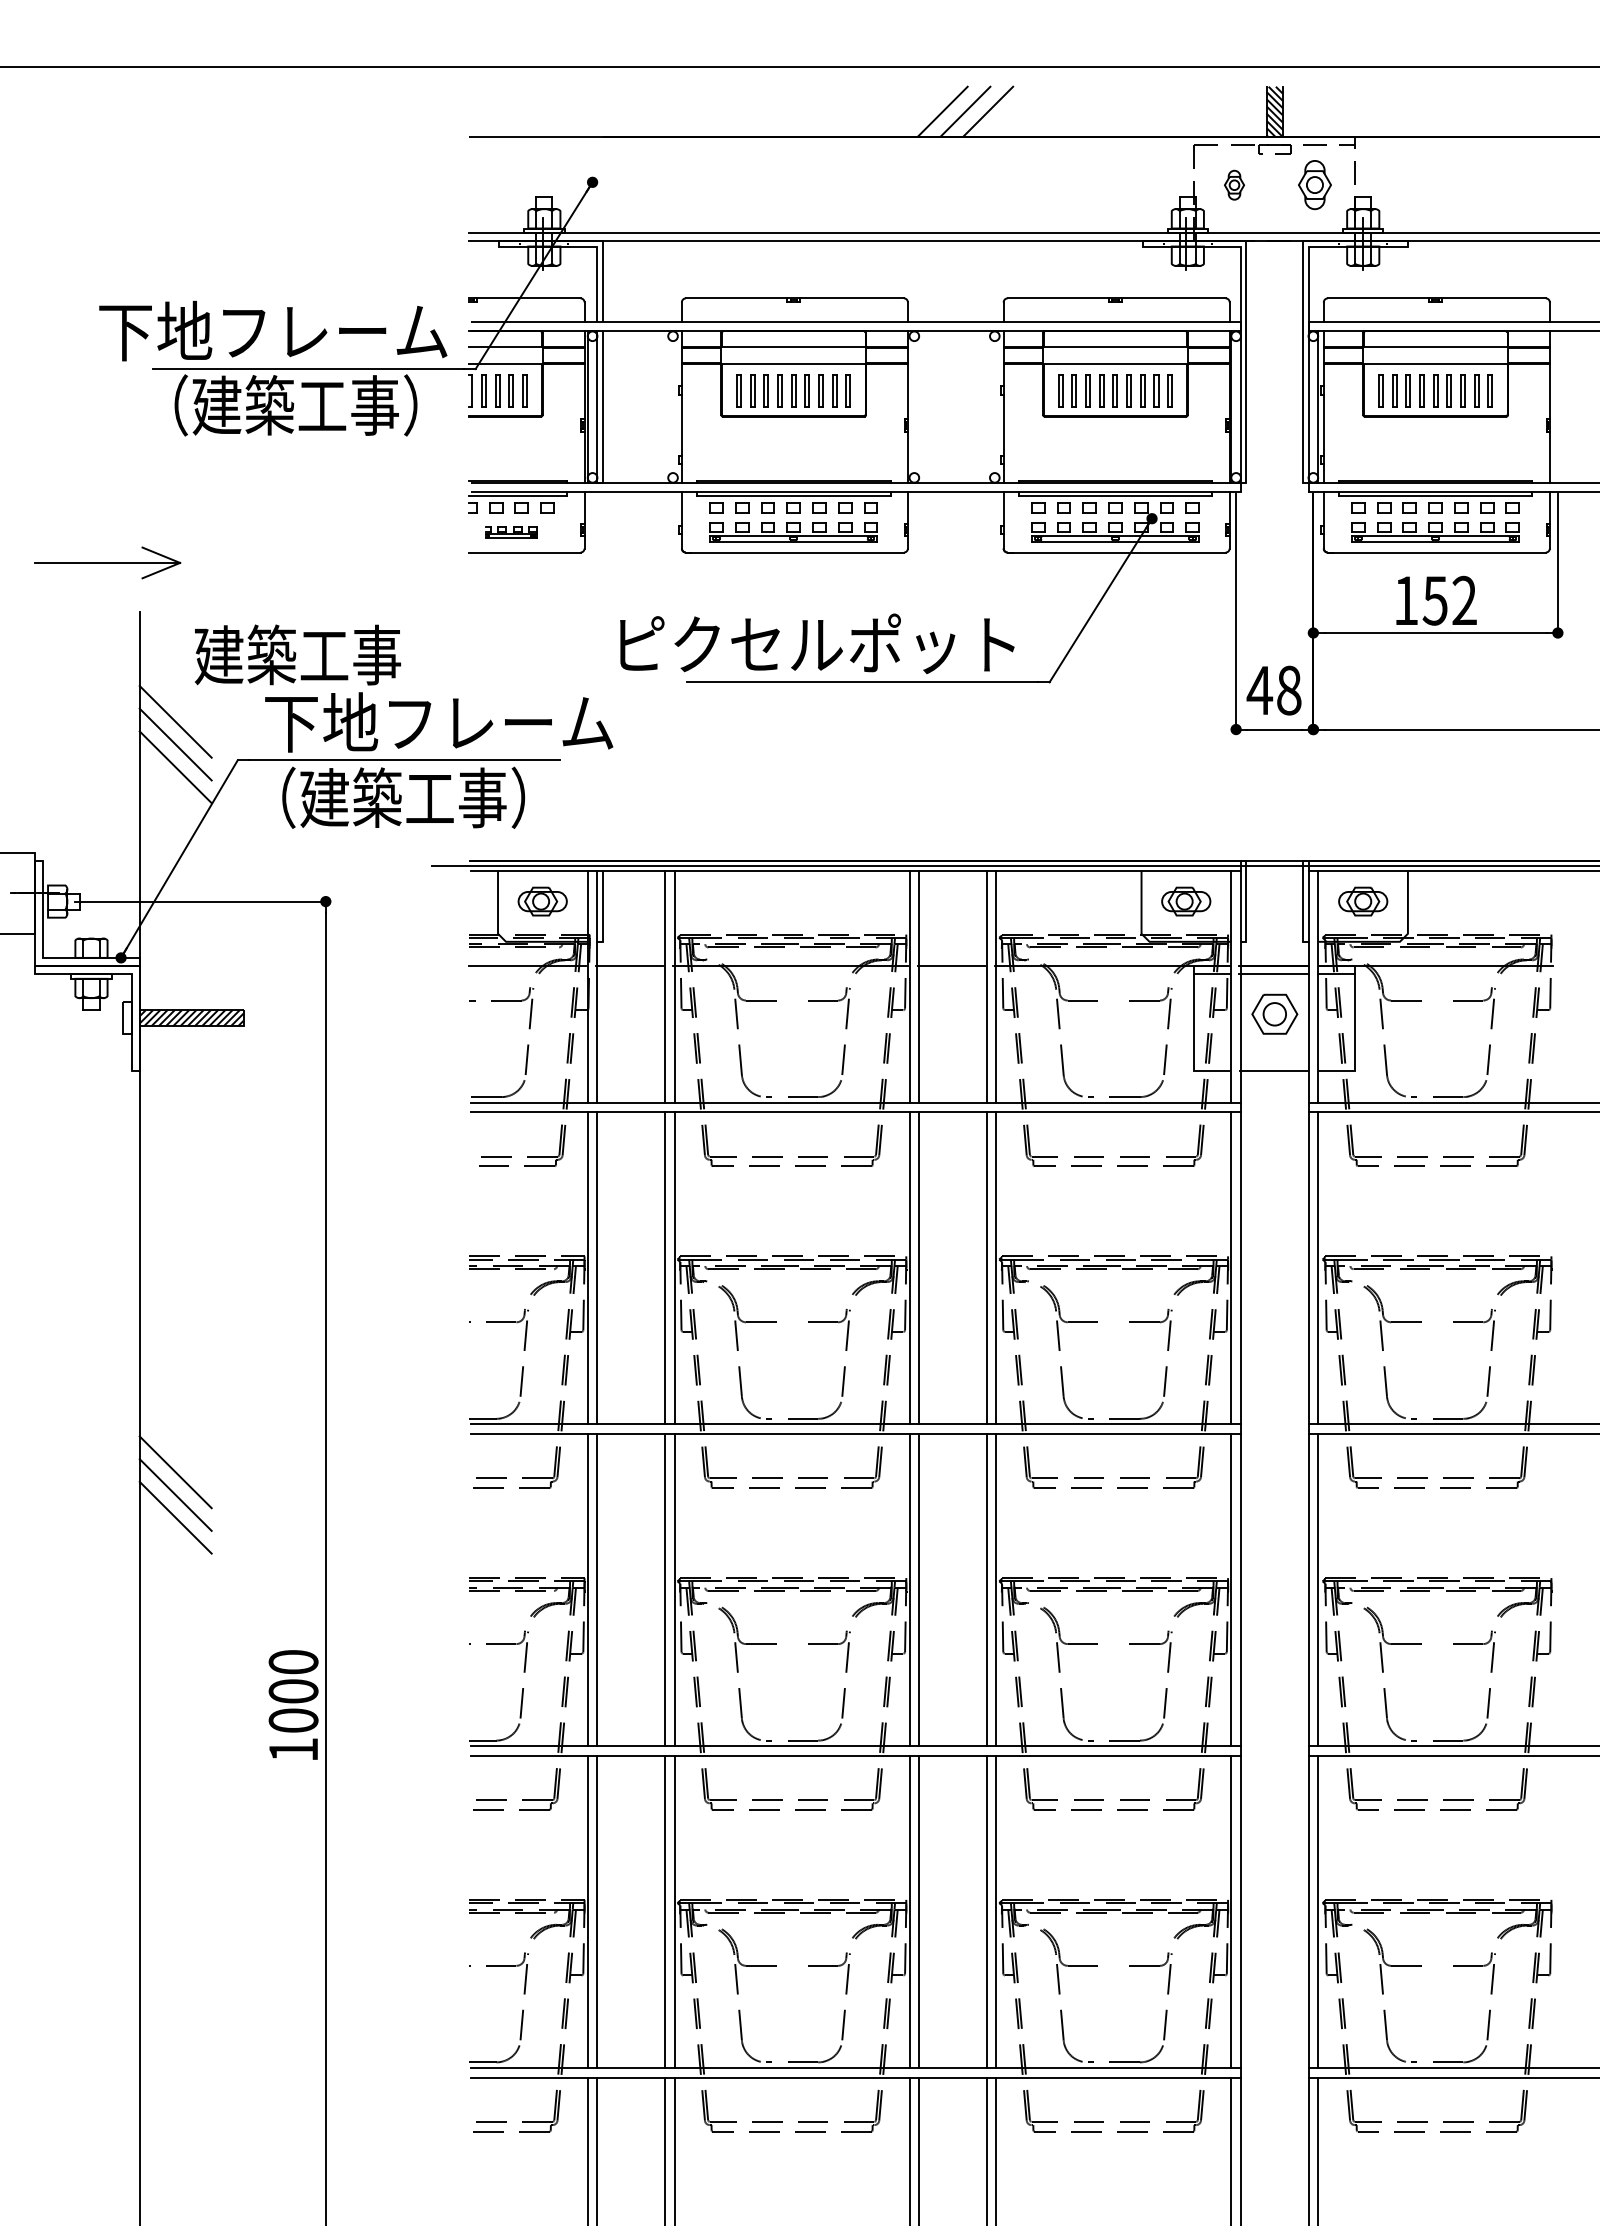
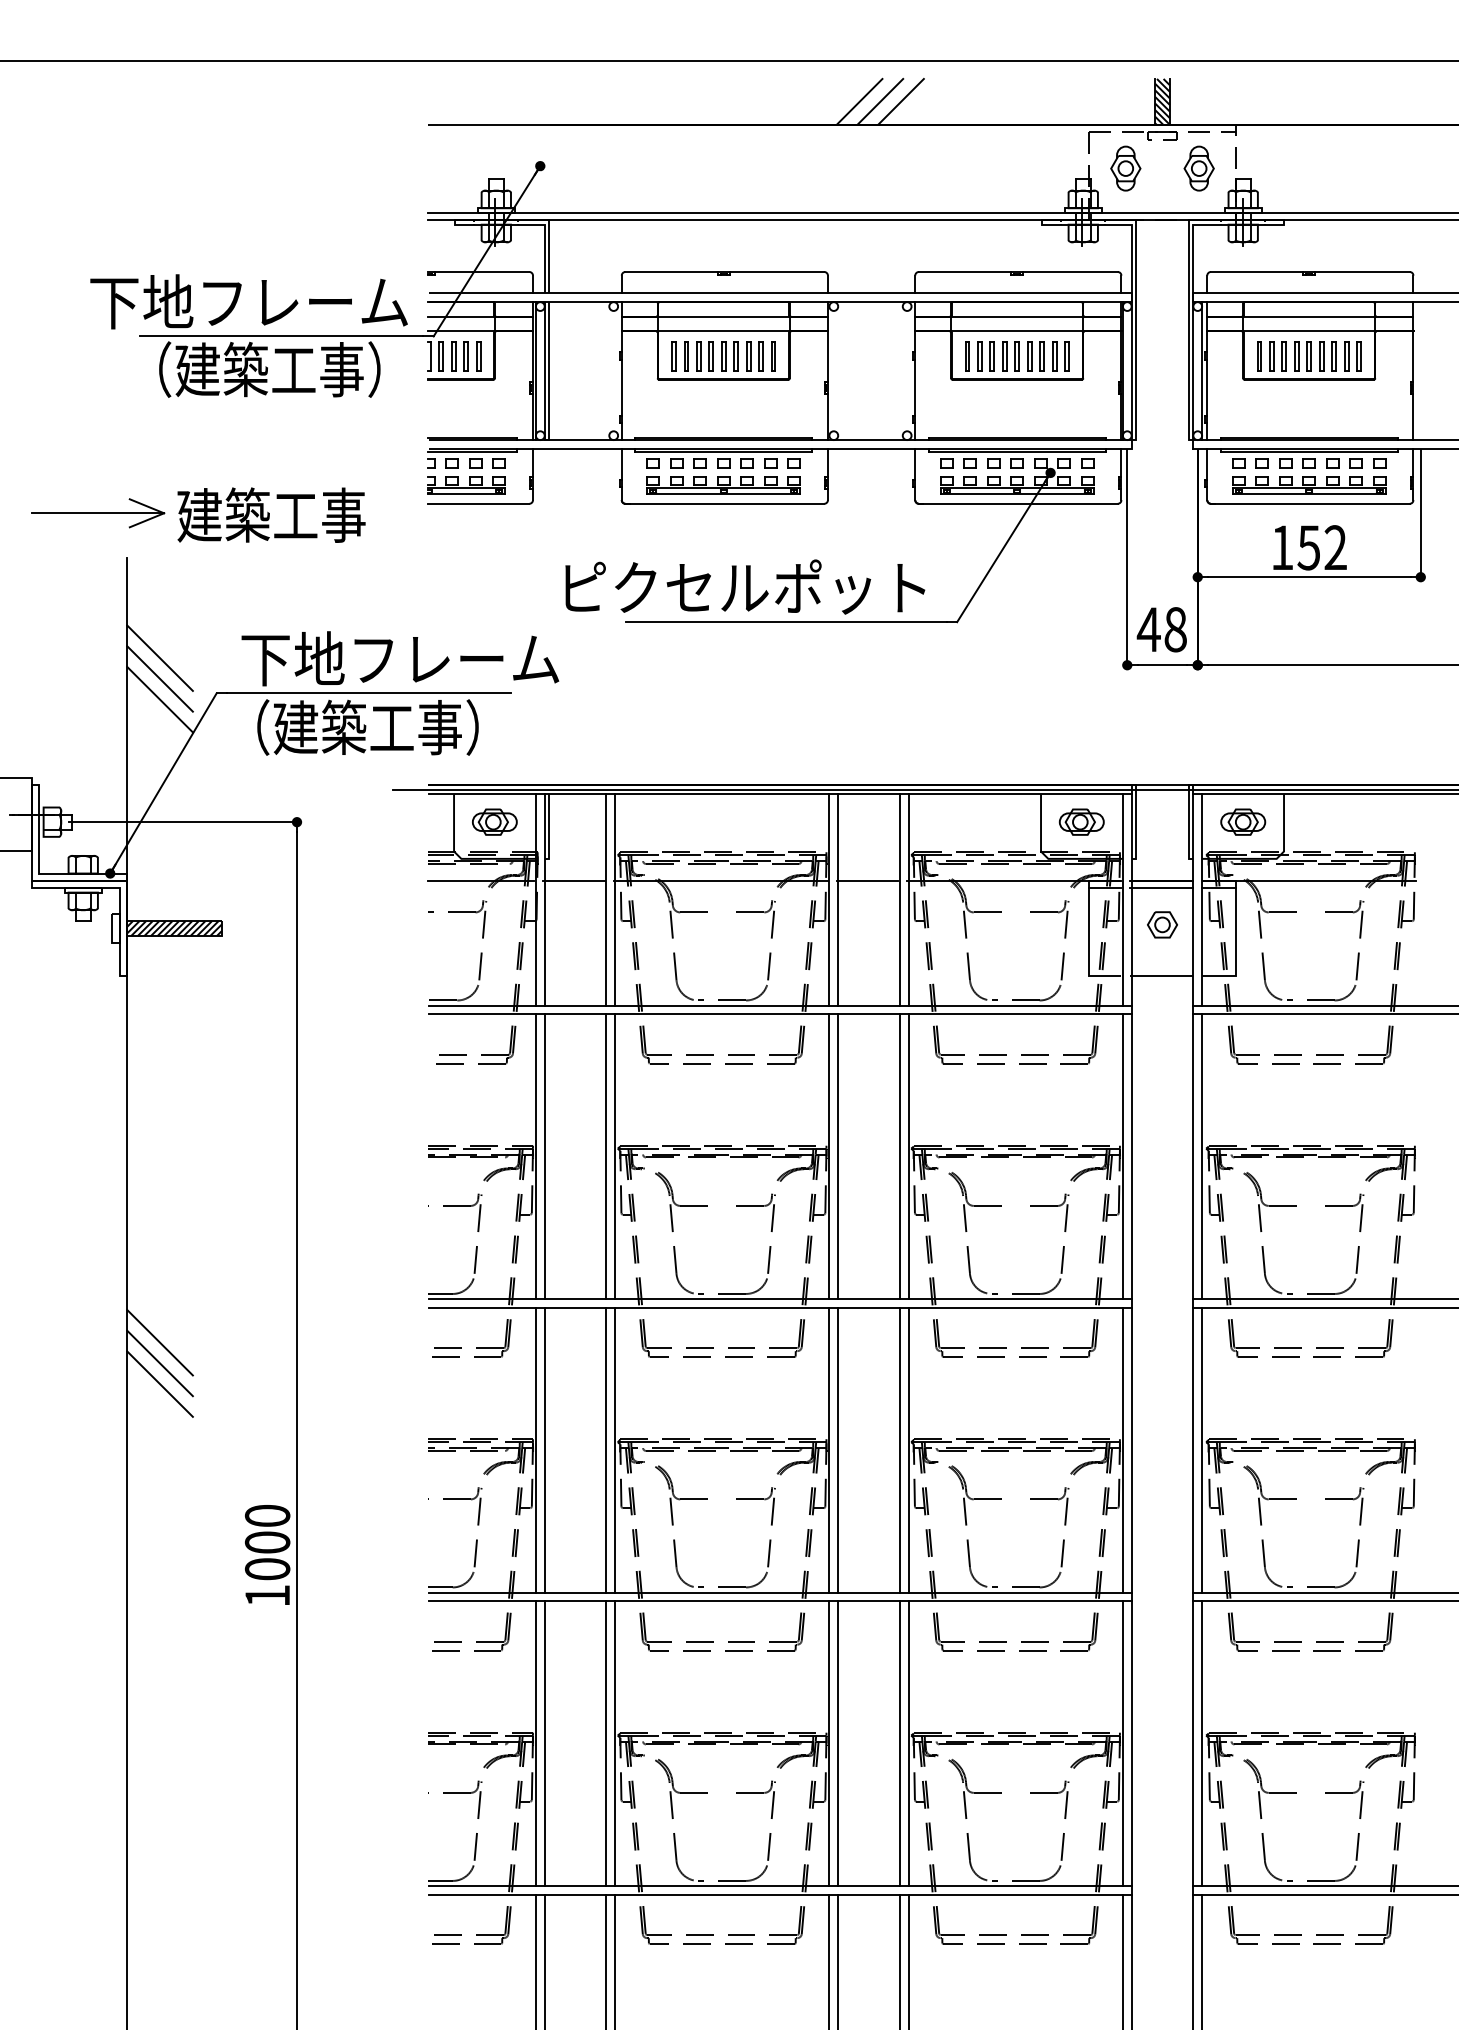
part: (1234, 185) -> (1125, 169), size x1.67
part: (511, 532) -> (466, 485), size x1.67
text: (297, 654) -> (271, 514), moved
part: (1274, 1013) -> (1162, 924), size x0.71

